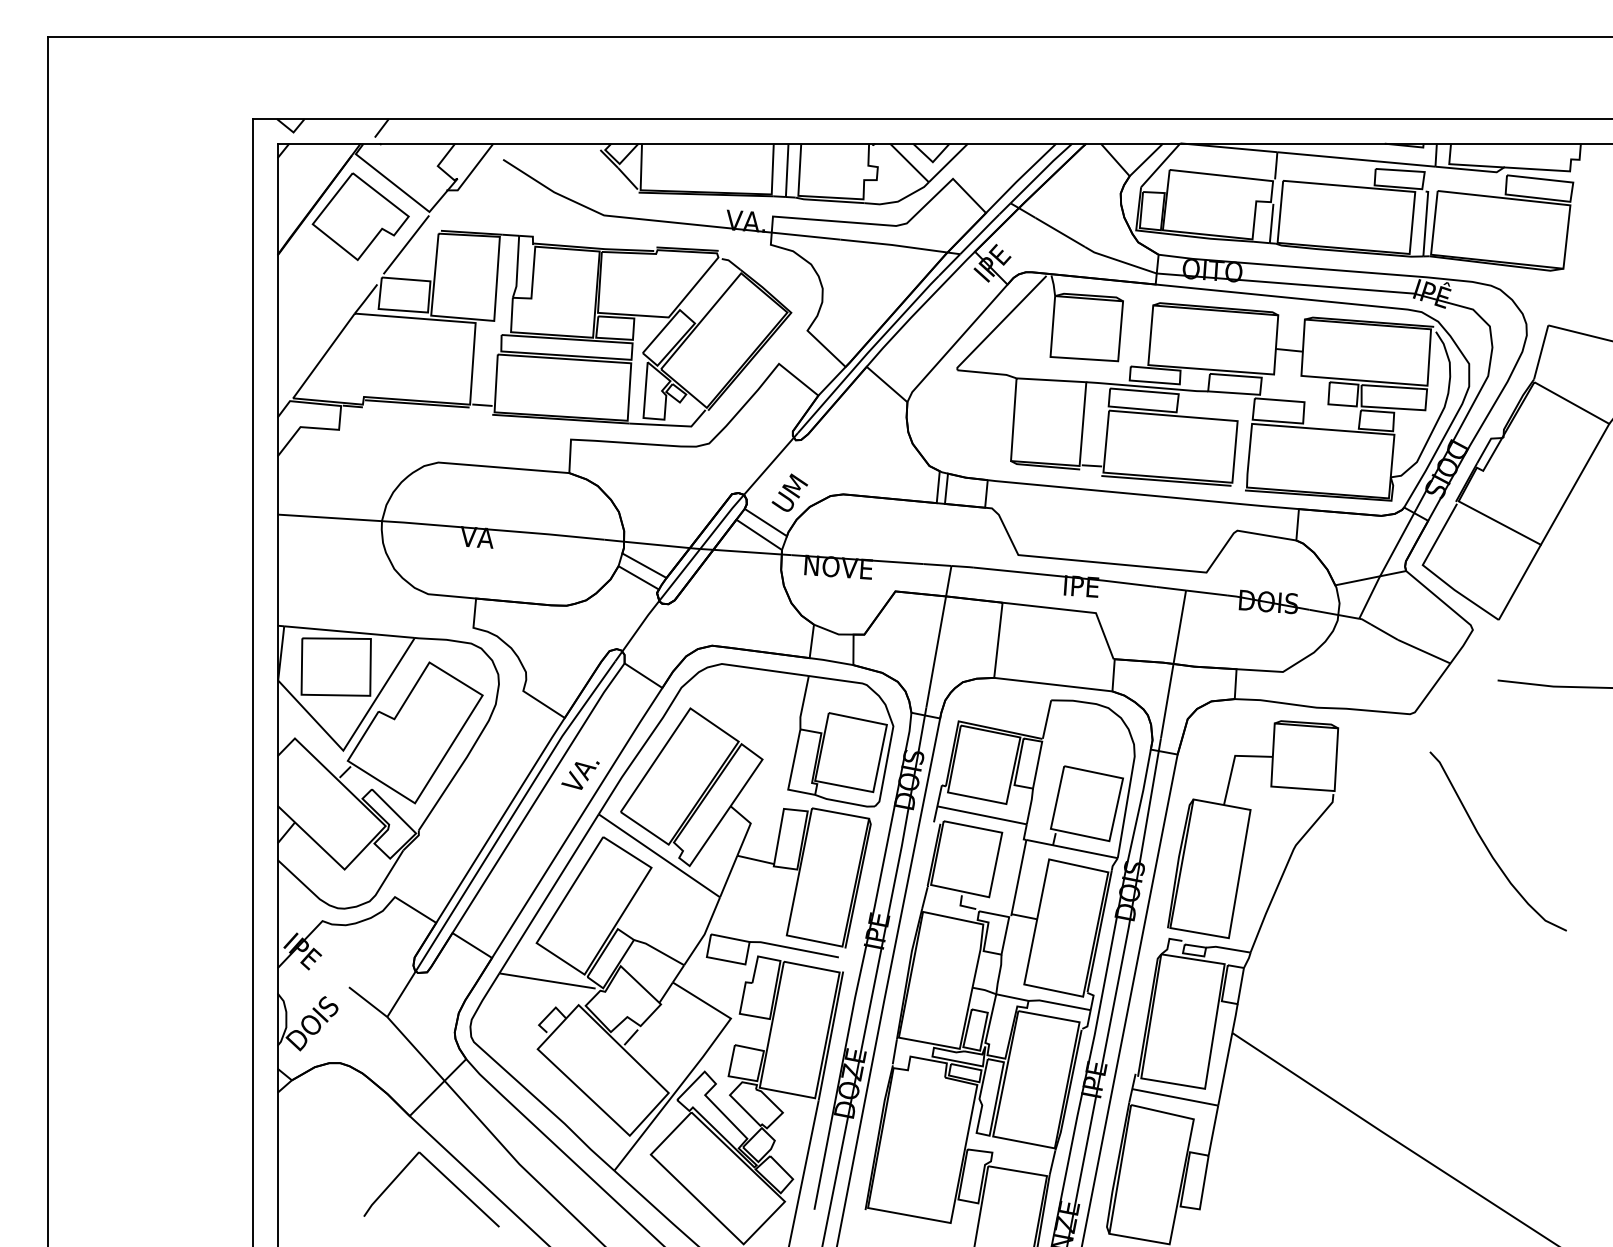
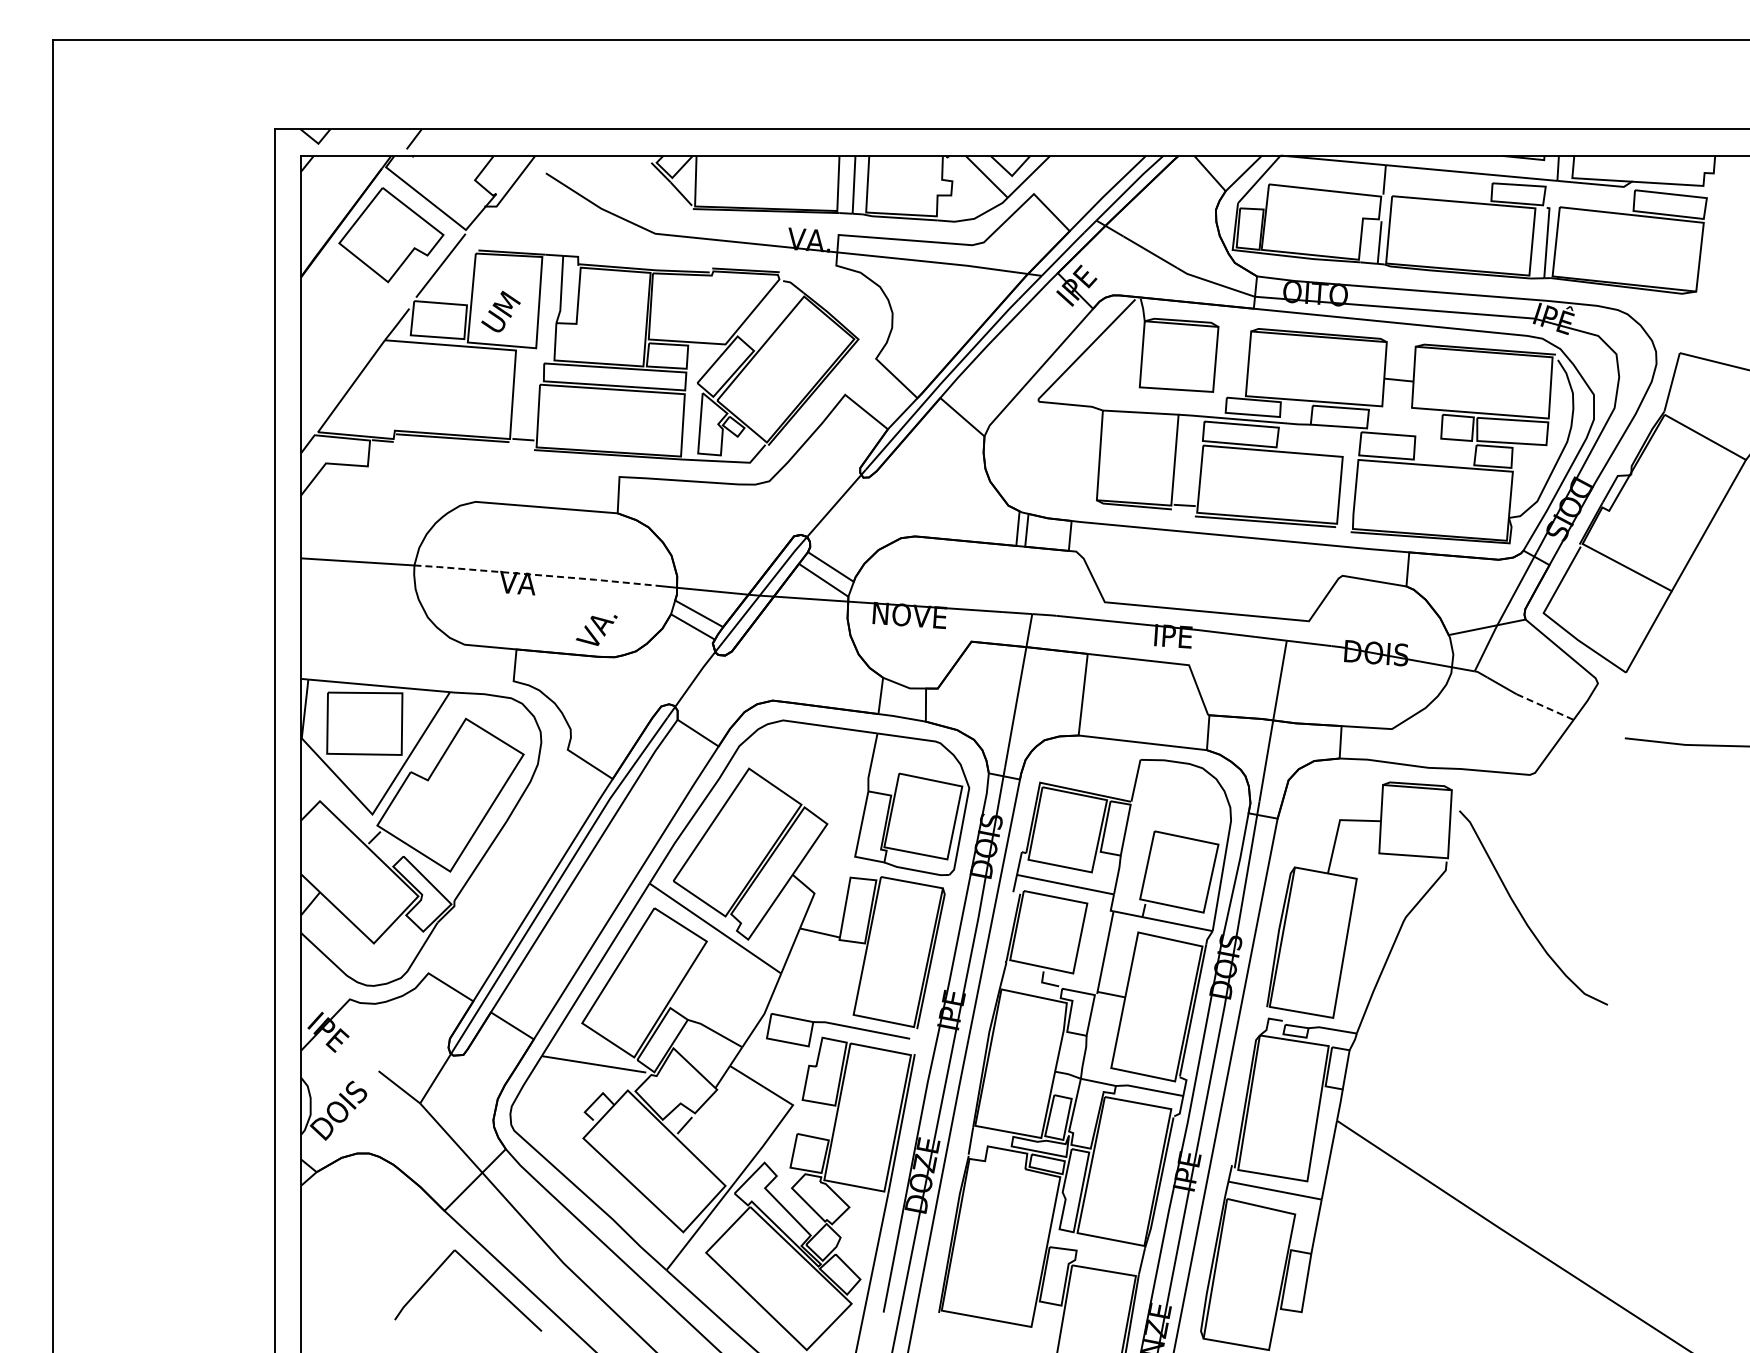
text: (789, 492) -> (500, 311), moved
line: (493, 529) -> (535, 574), solid -> dashed
line: (1424, 652) -> (1545, 707), solid -> dashed
text: (580, 775) -> (596, 630), moved
curve: (1487, 846) -> (1521, 913), moved

